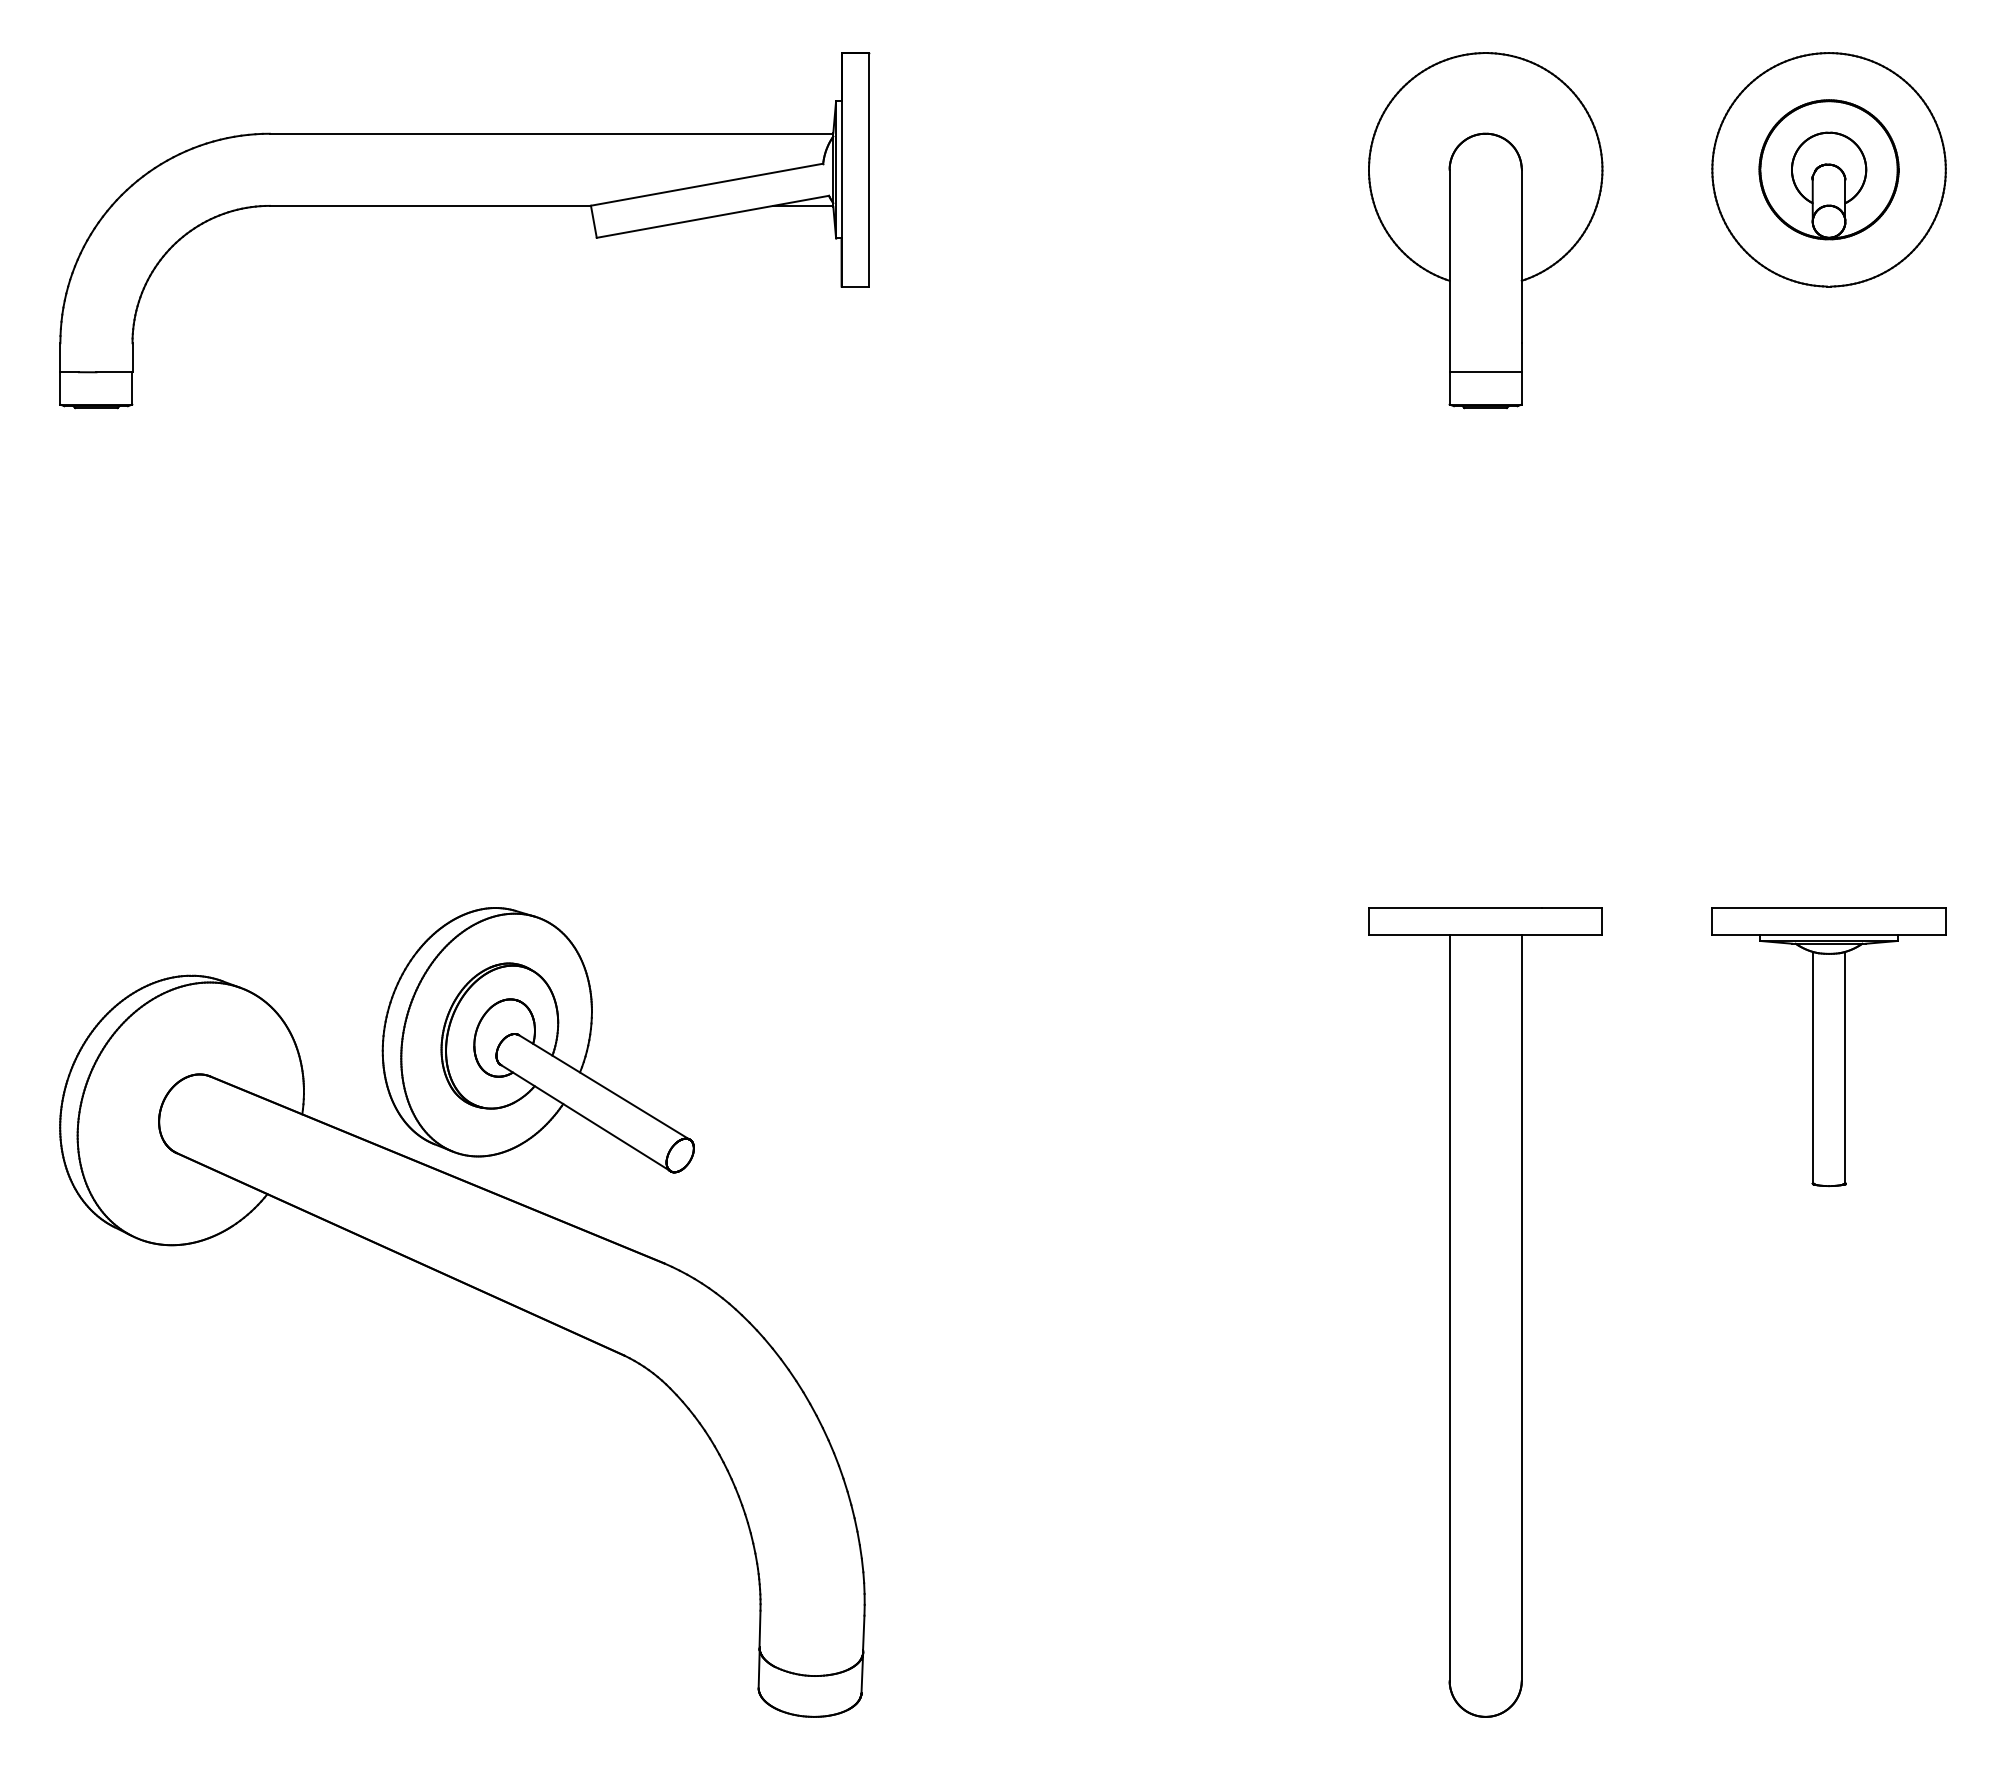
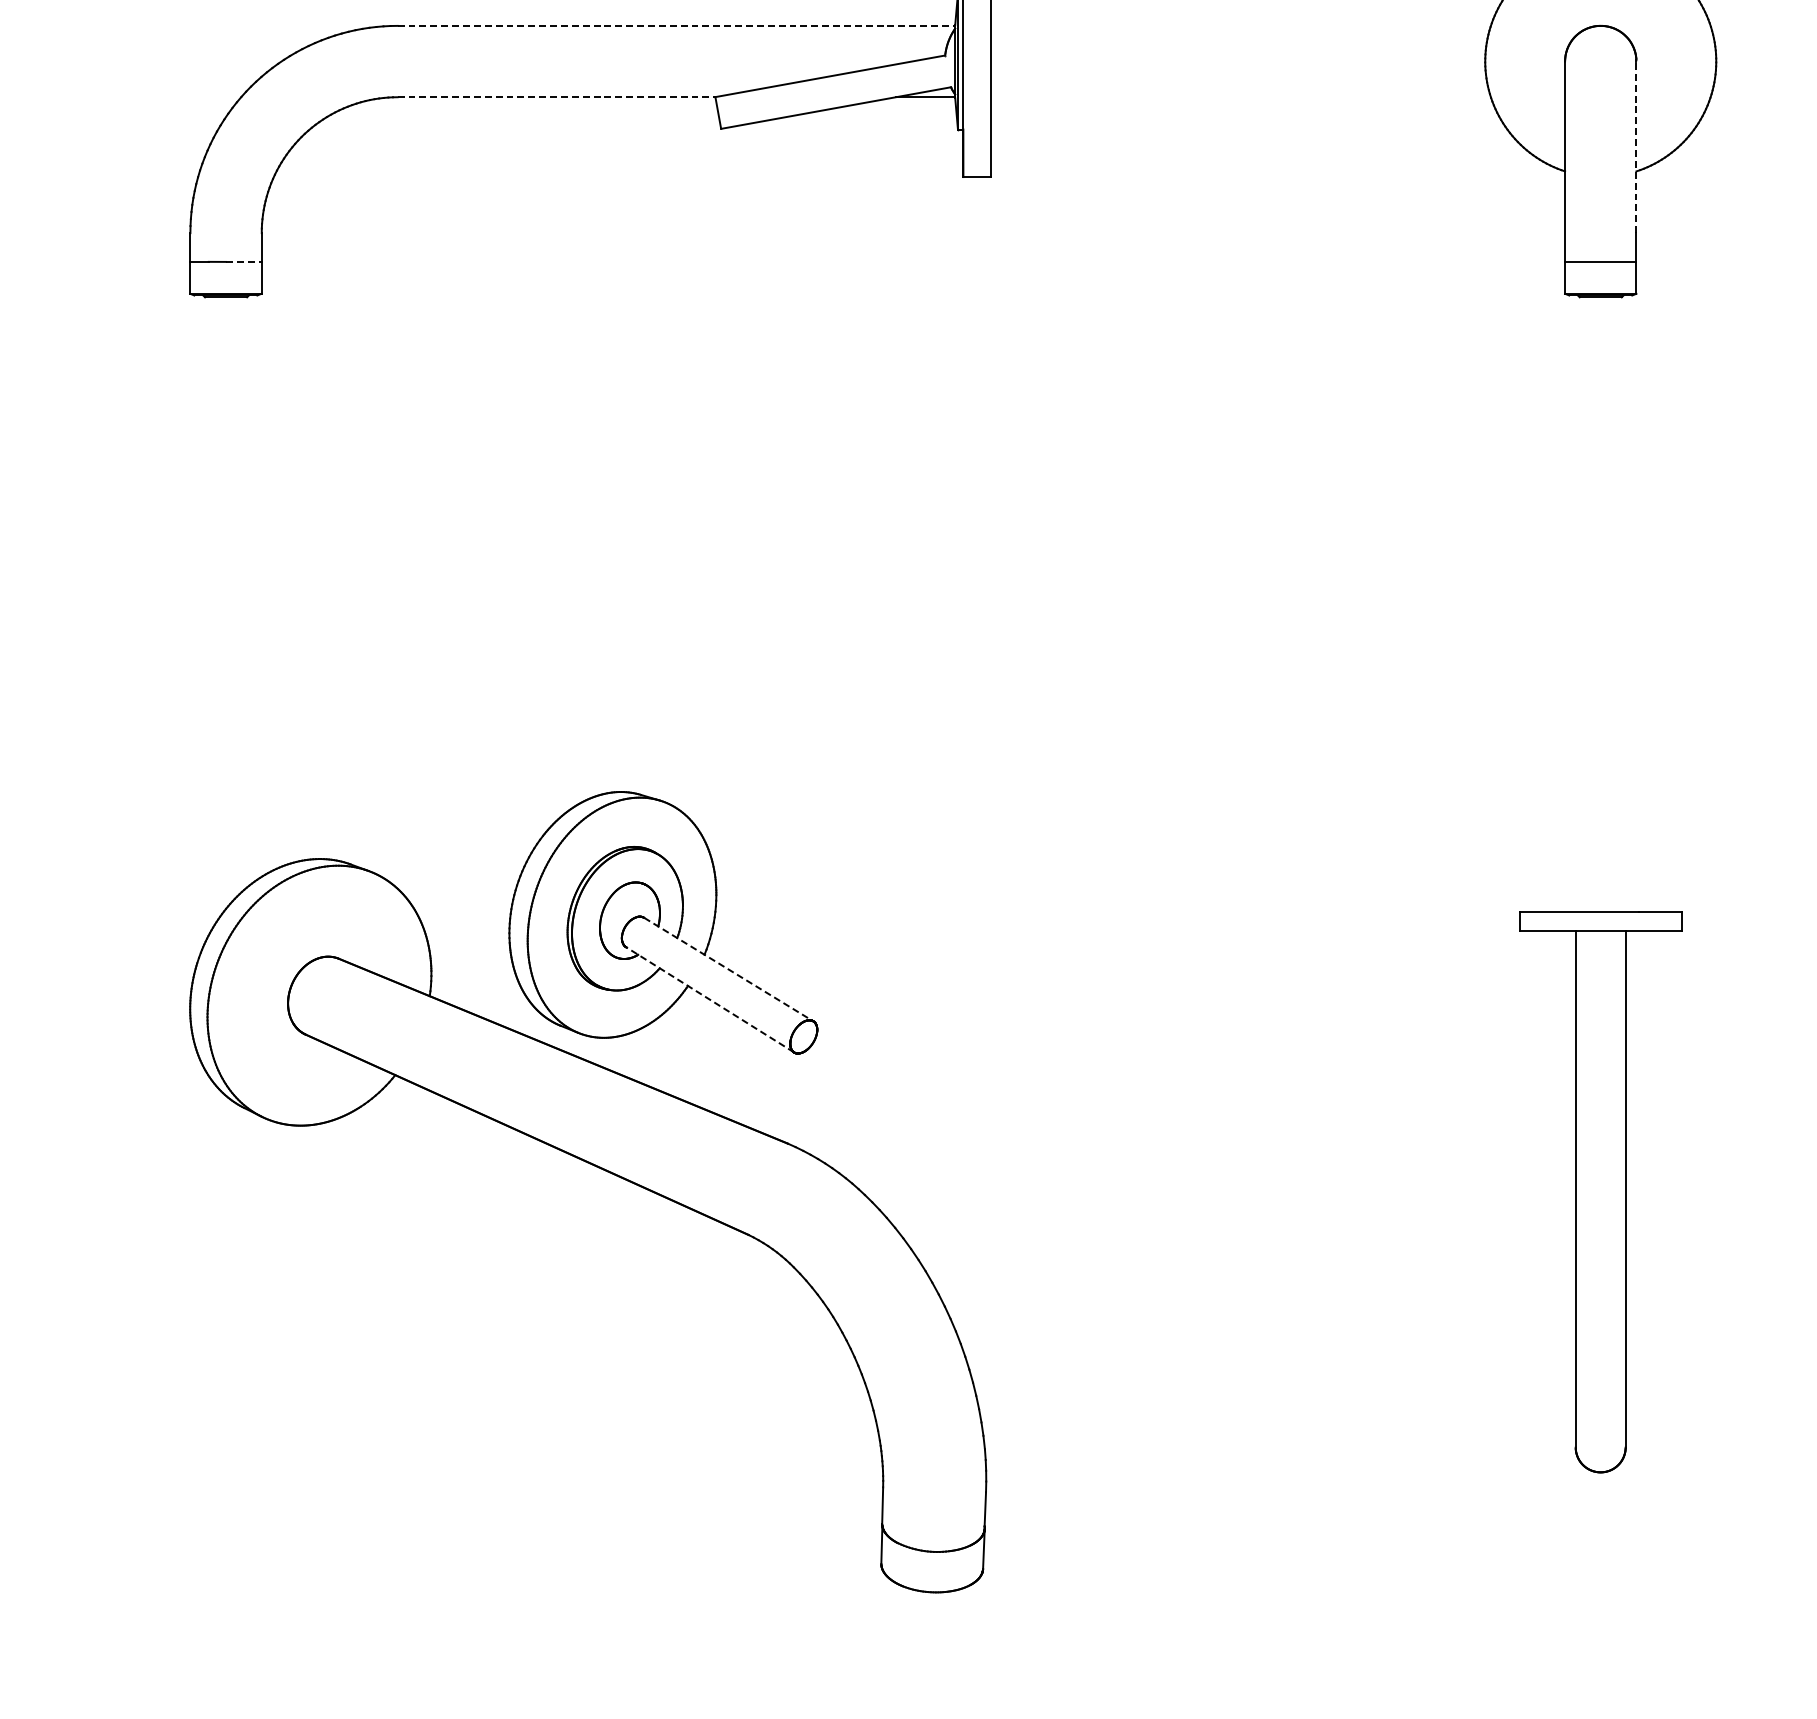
line: (551, 133) -> (676, 25), solid -> dashed
line: (430, 205) -> (556, 96), solid -> dashed
line: (1521, 256) -> (1636, 147), solid -> dashed
line: (114, 372) -> (243, 262), solid -> dashed
line: (604, 1087) -> (728, 969), solid -> dashed
line: (585, 1118) -> (709, 1000), solid -> dashed
part: (1485, 1312) -> (1600, 1192), size x0.7

